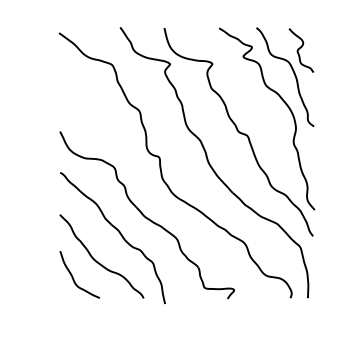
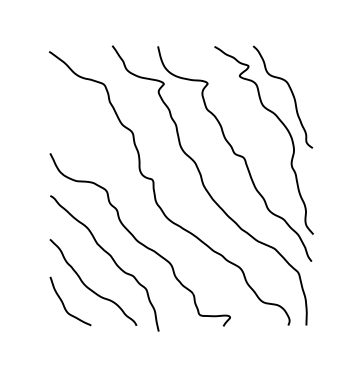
curve: (300, 49) -> (298, 68), removed

